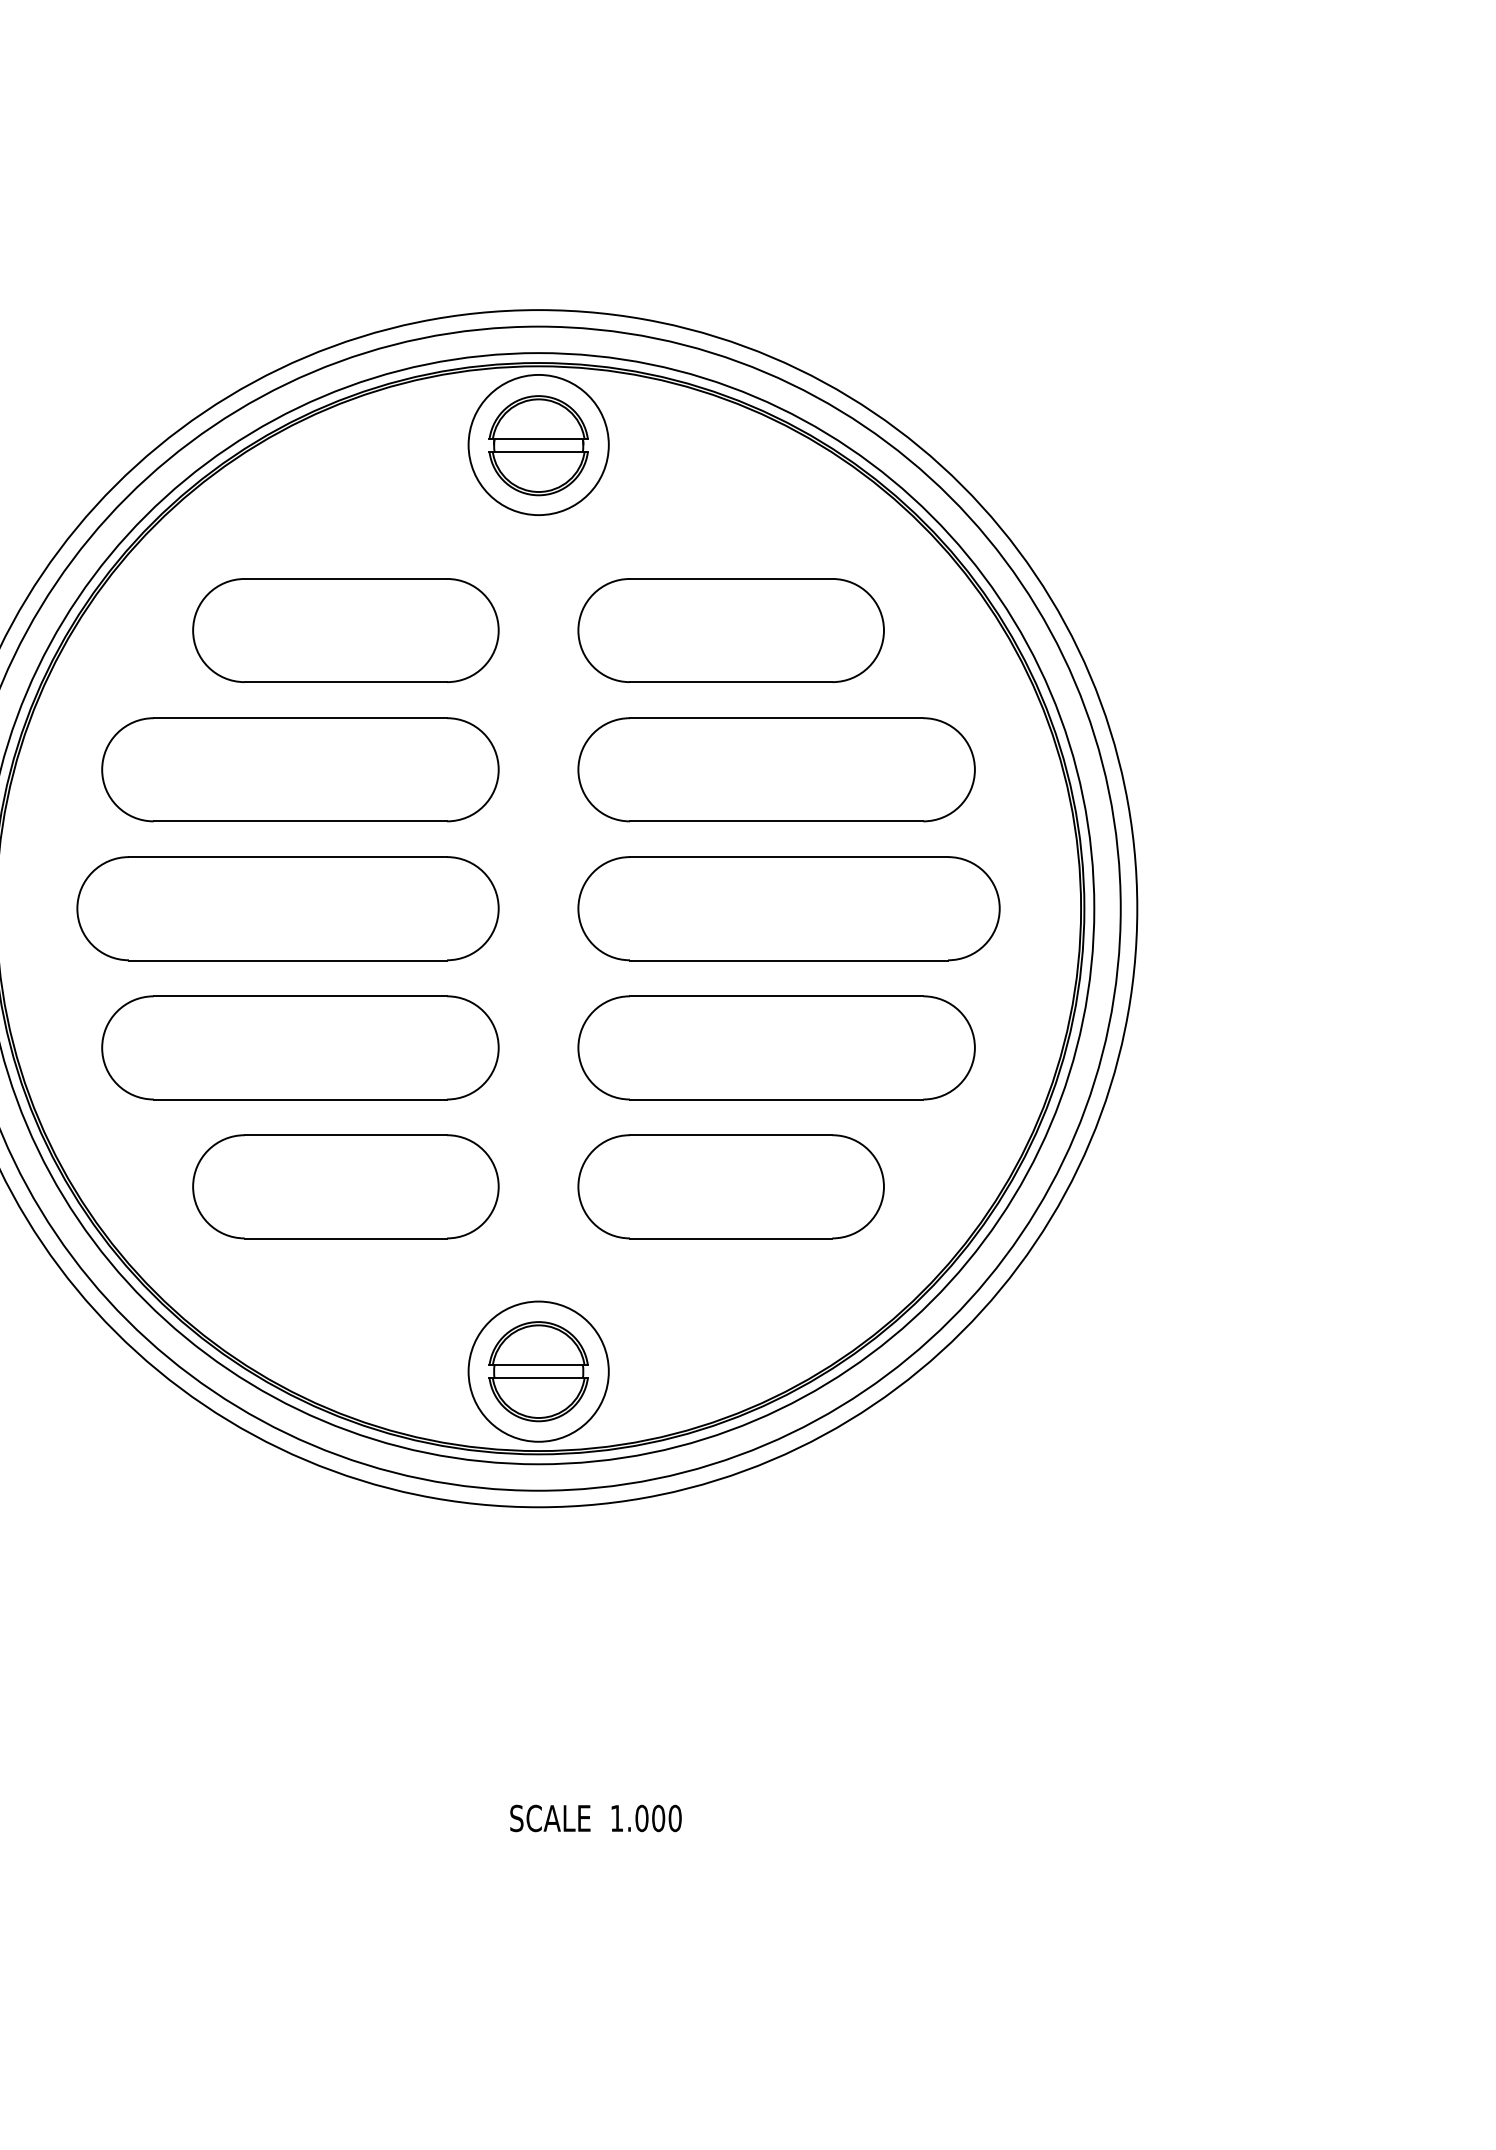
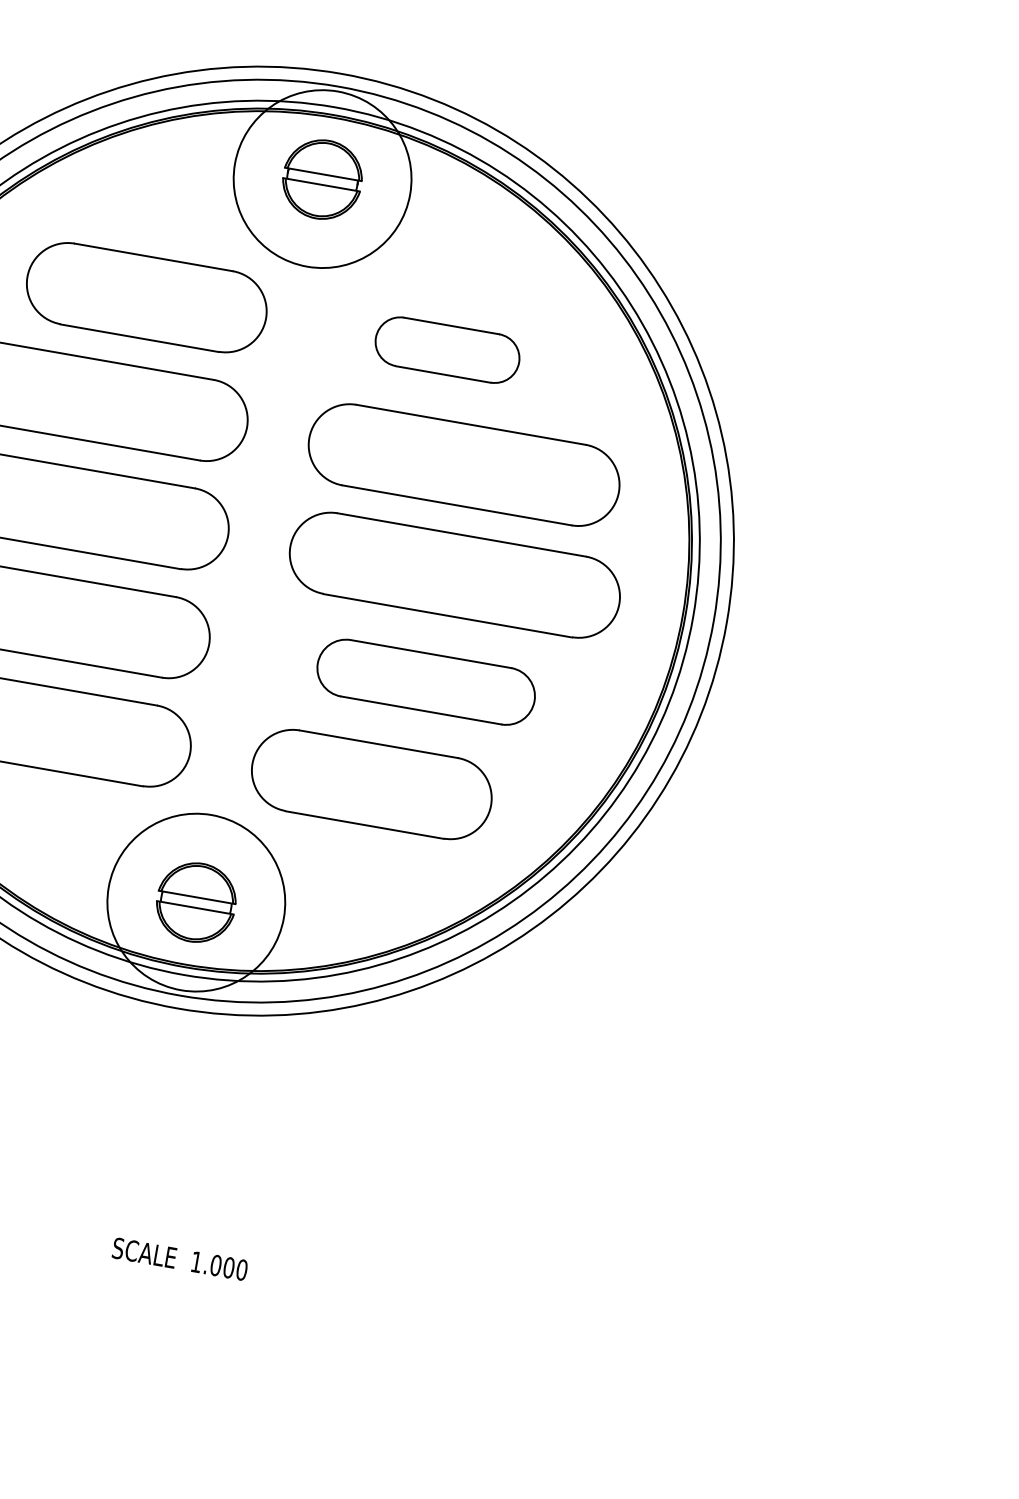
circle: (538, 444) -> (322, 178), size x1.6
part: (730, 630) -> (447, 350), size x0.6
part: (776, 1047) -> (426, 681), size x0.7
circle: (538, 1371) -> (196, 902), size x1.6

